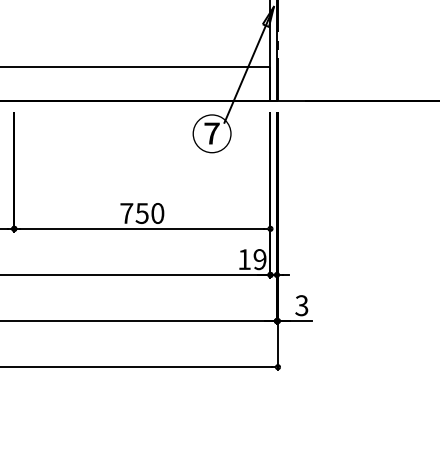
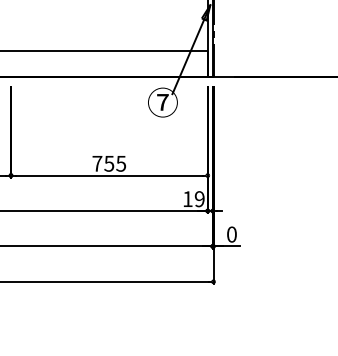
text: (158, 213) -> (121, 163), 750 -> 755
text: (301, 305) -> (231, 234), 3 -> 0

